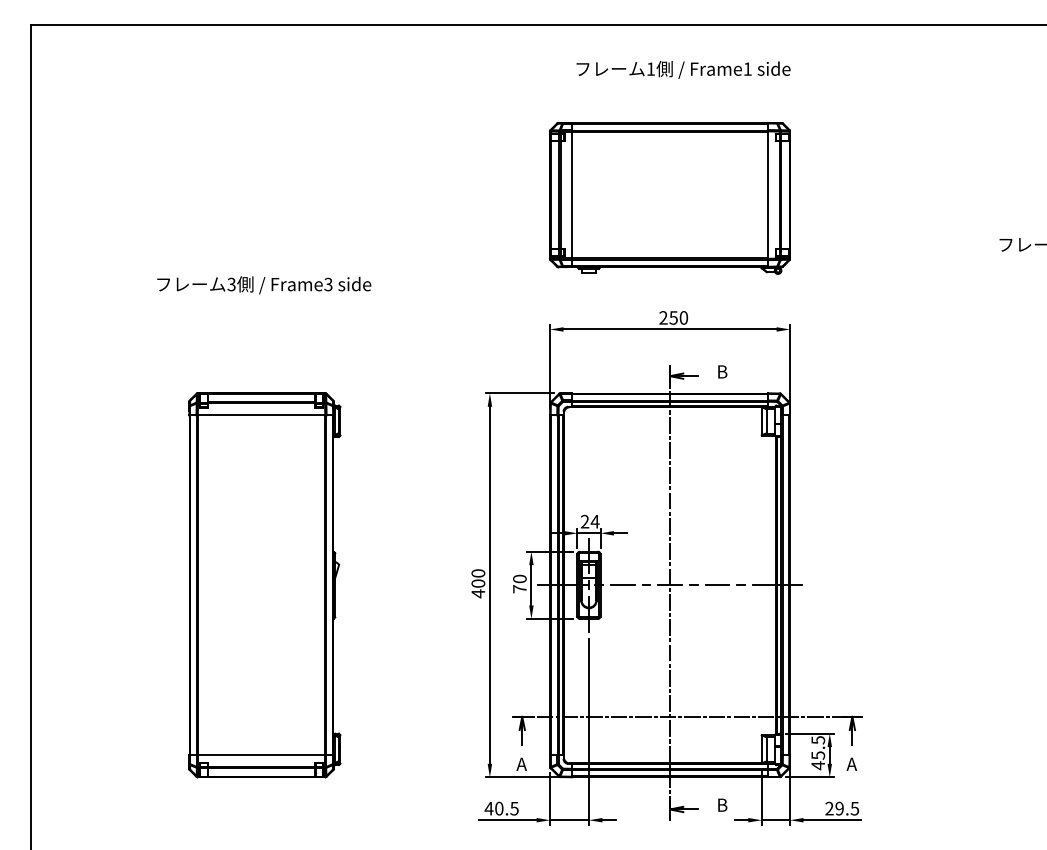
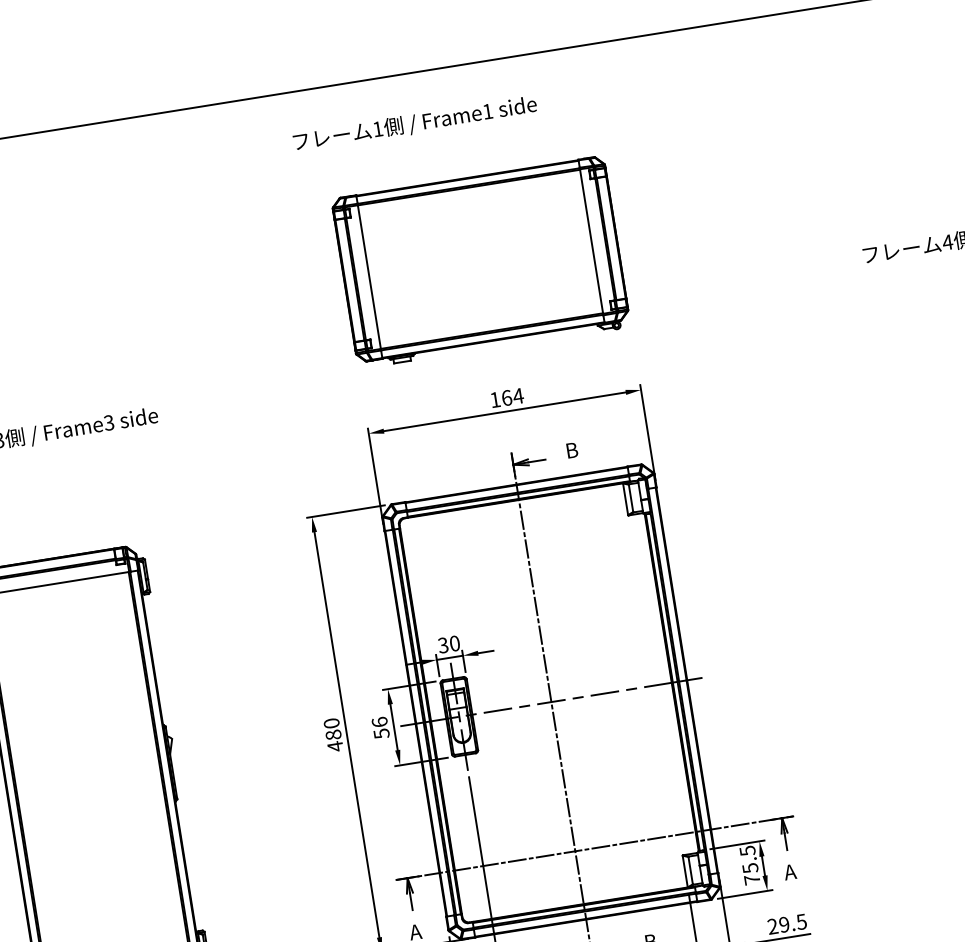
text: (683, 69) -> (415, 123), moved
text: (673, 317) -> (506, 397), 250 -> 164
text: (589, 521) -> (448, 644), 24 -> 30
text: (478, 583) -> (333, 734), 400 -> 480
text: (519, 583) -> (380, 727), 70 -> 56
text: (817, 765) -> (751, 879), 45.5 -> 75.5

